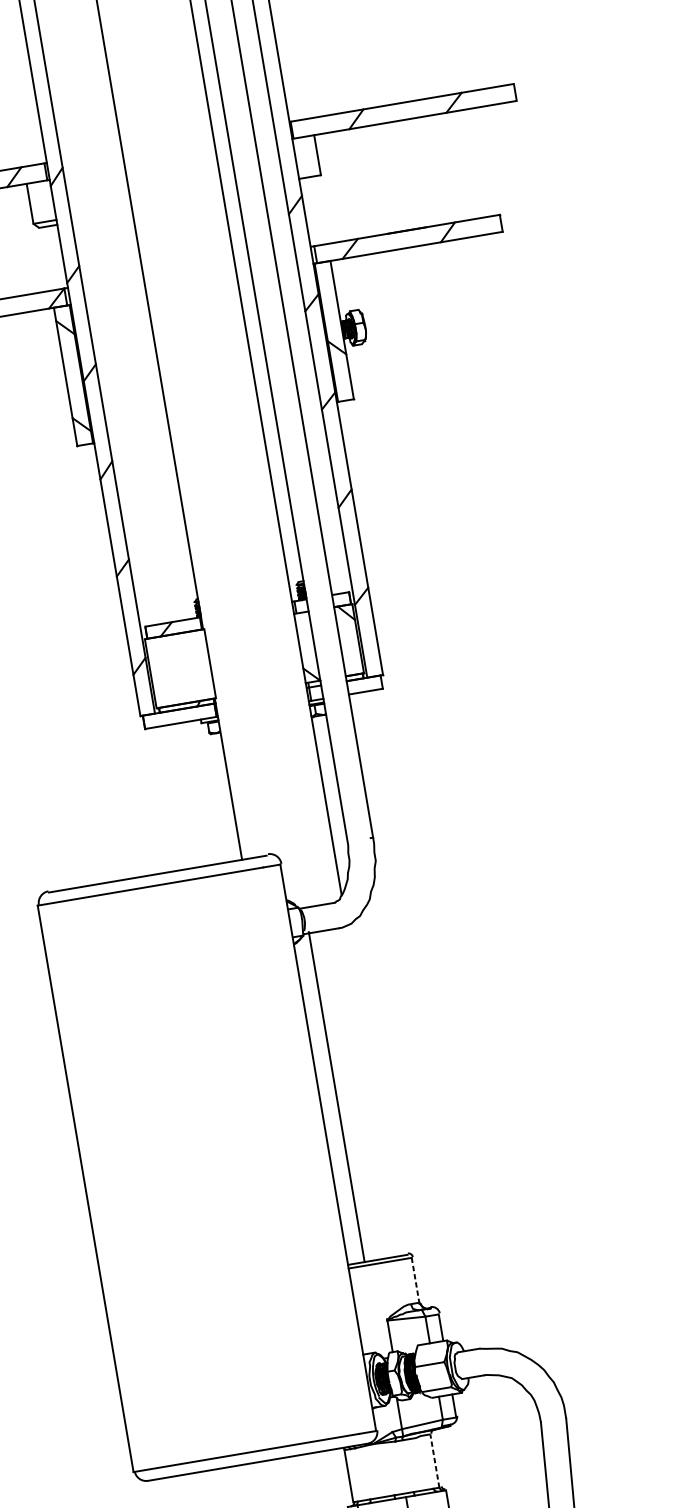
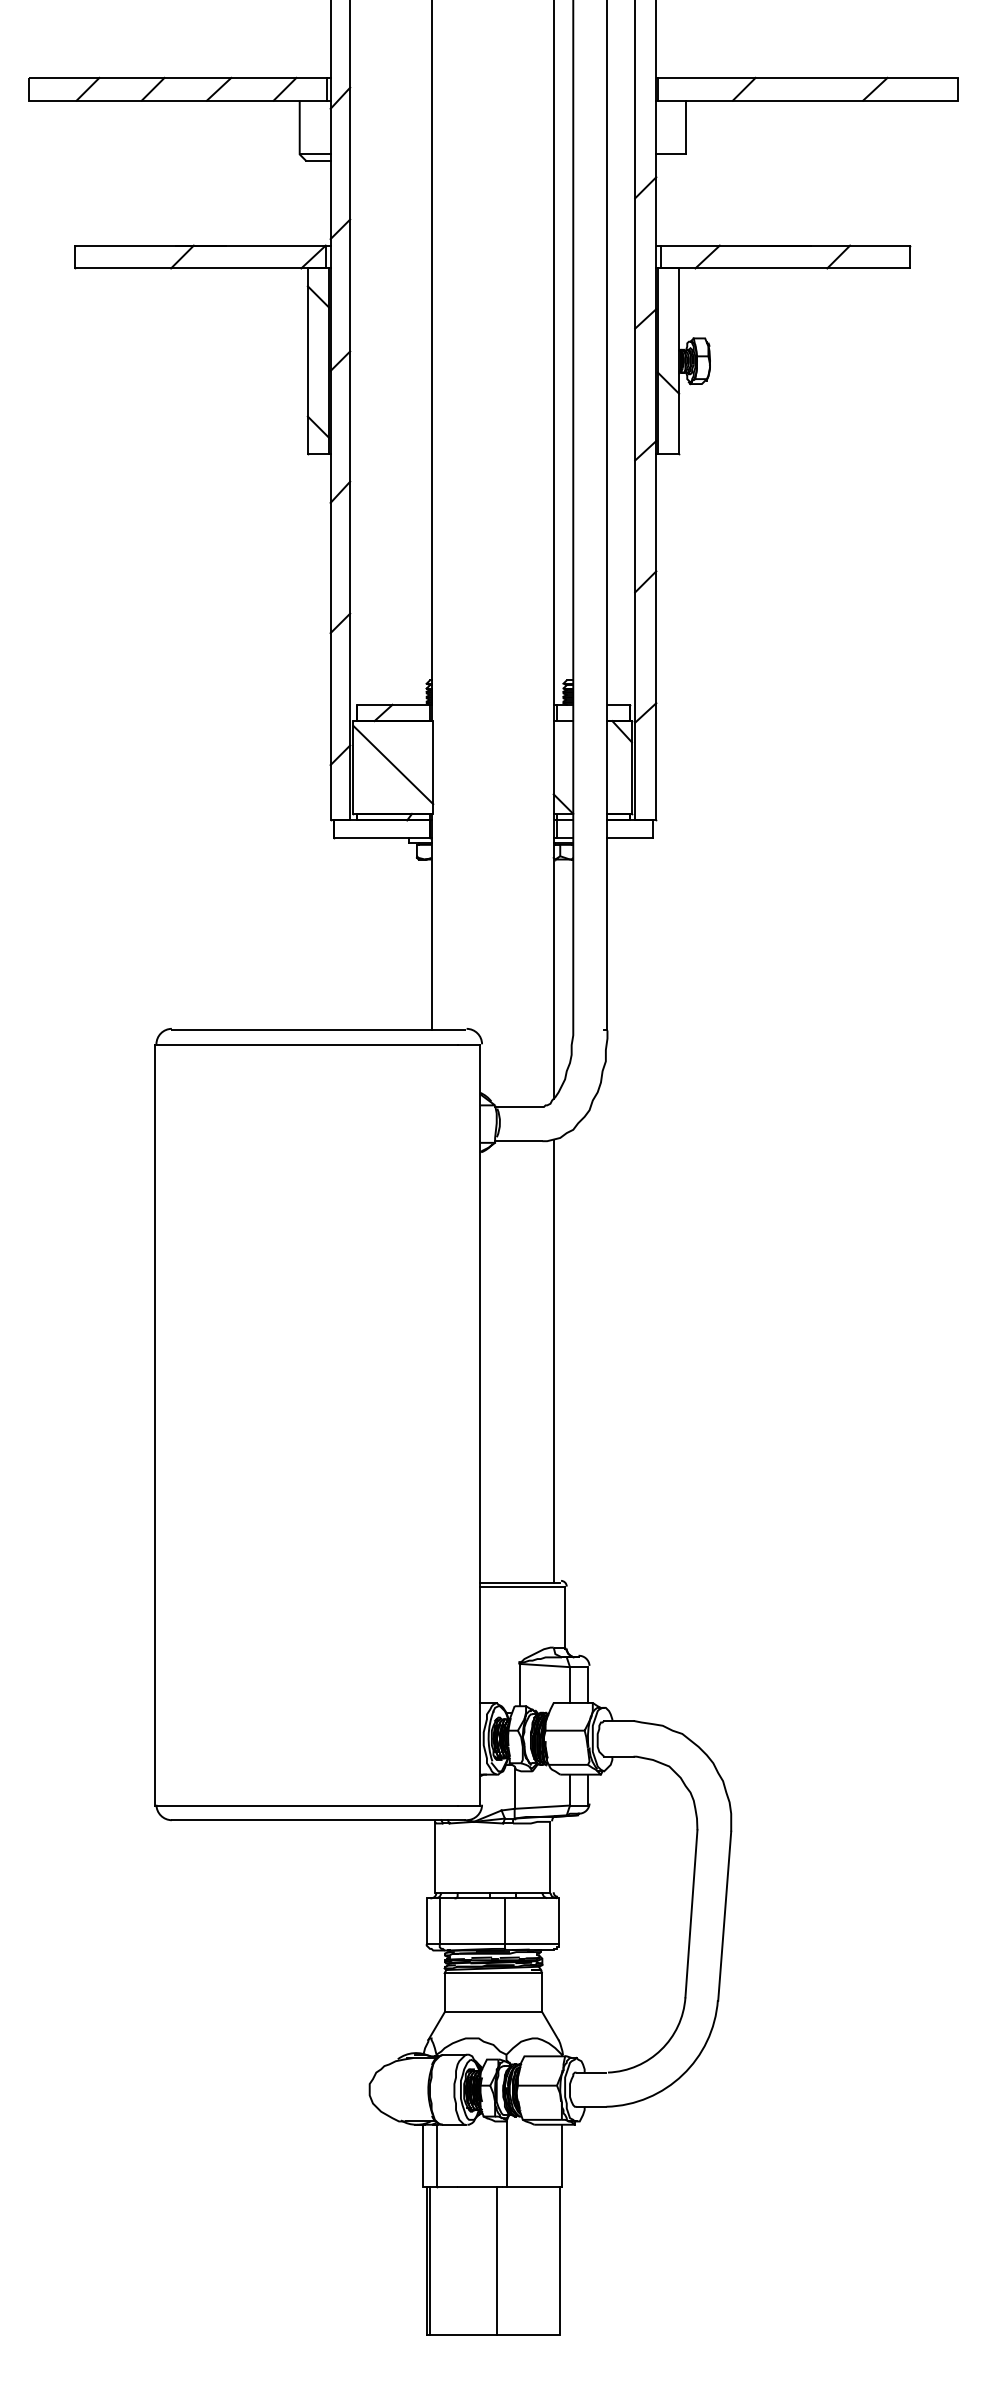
line: (180, 666) -> (393, 764), added
line: (336, 1096) -> (553, 1360), moved
line: (415, 1280) -> (565, 1618), dashed -> solid
line: (434, 1460) -> (550, 1857), dashed -> solid

